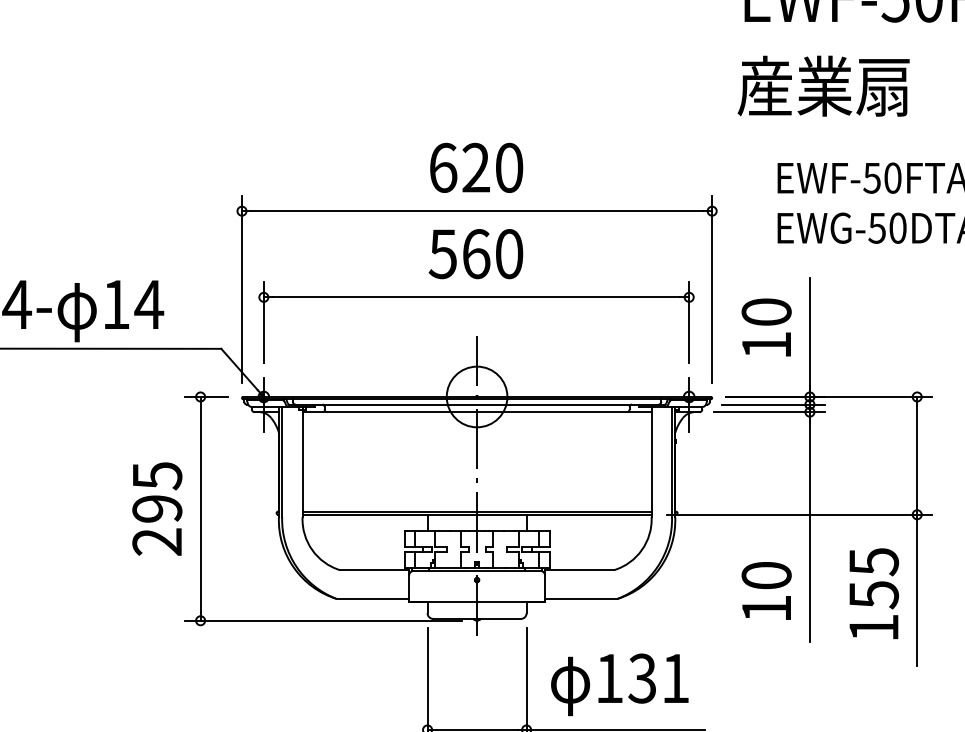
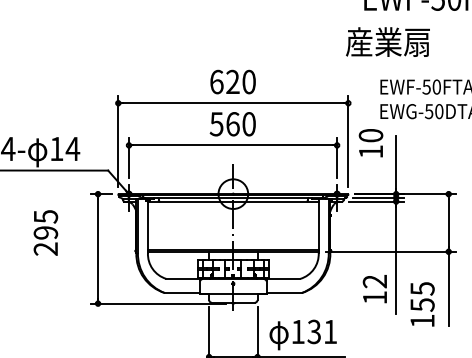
text: (822, 84) -> (387, 41), moved
text: (765, 328) -> (370, 143), moved
text: (156, 508) -> (45, 232), moved
text: (767, 575) -> (375, 281), 10 -> 12
text: (873, 593) -> (422, 304), moved

